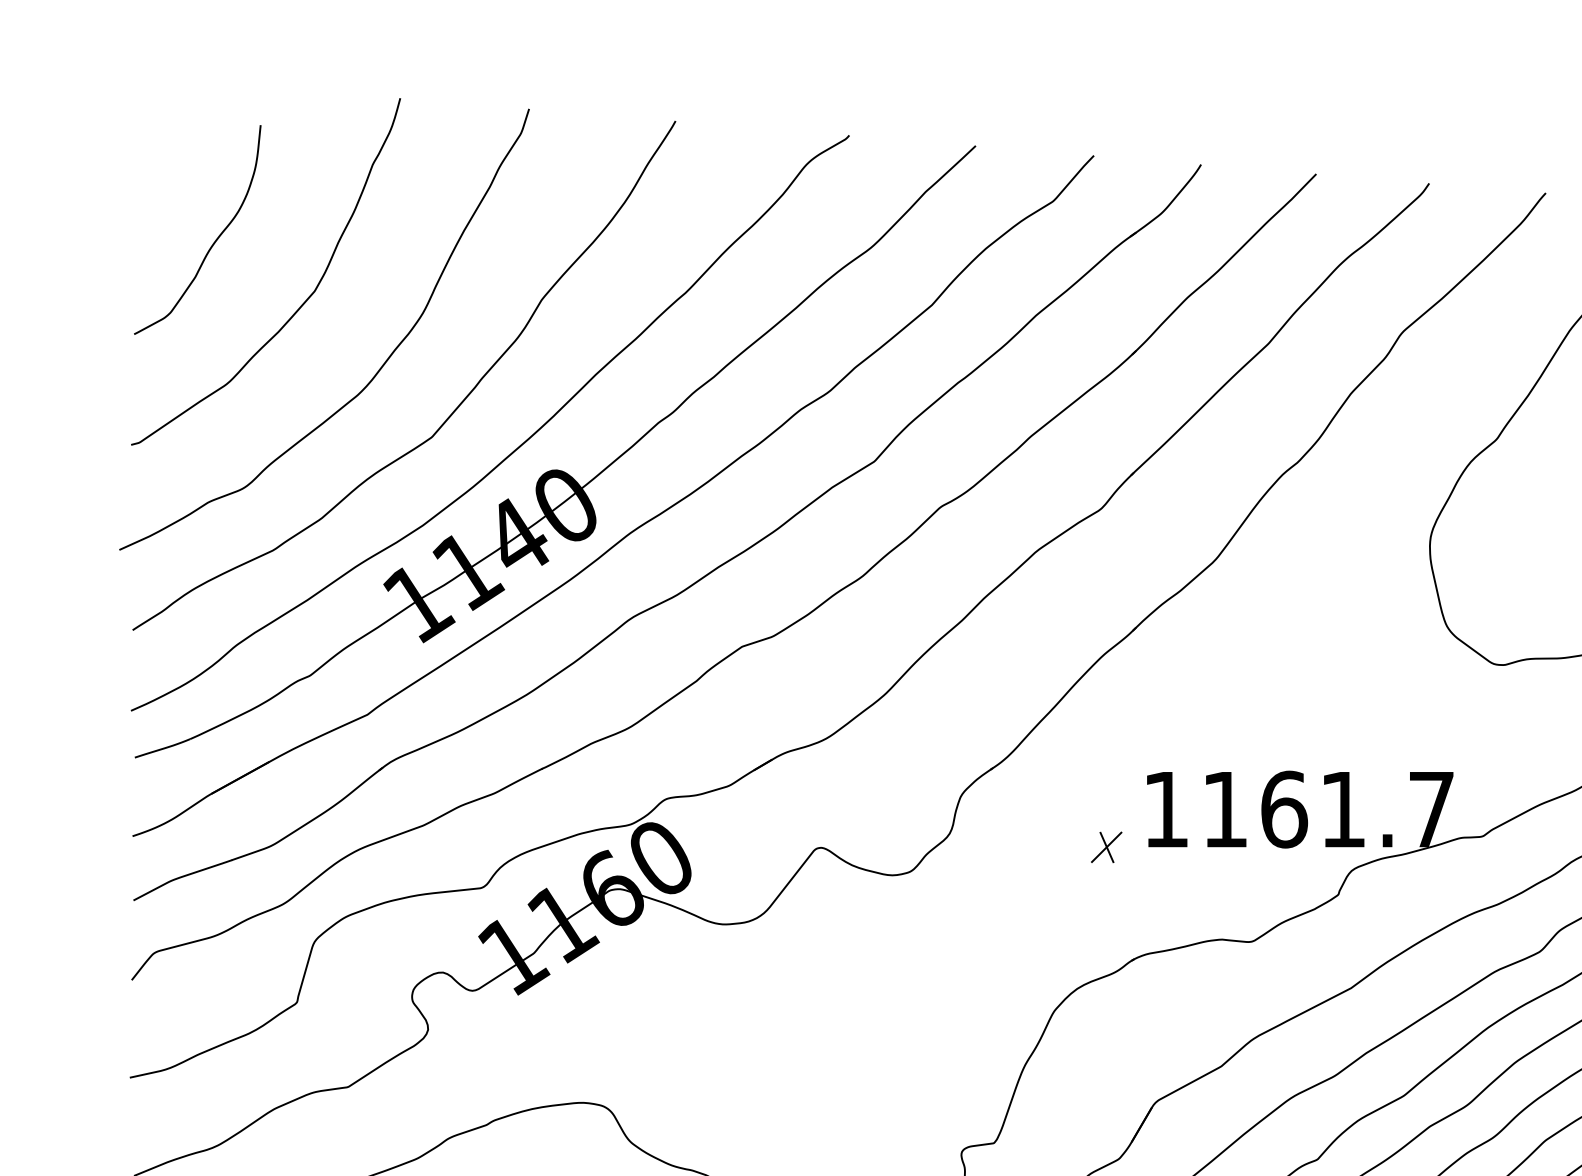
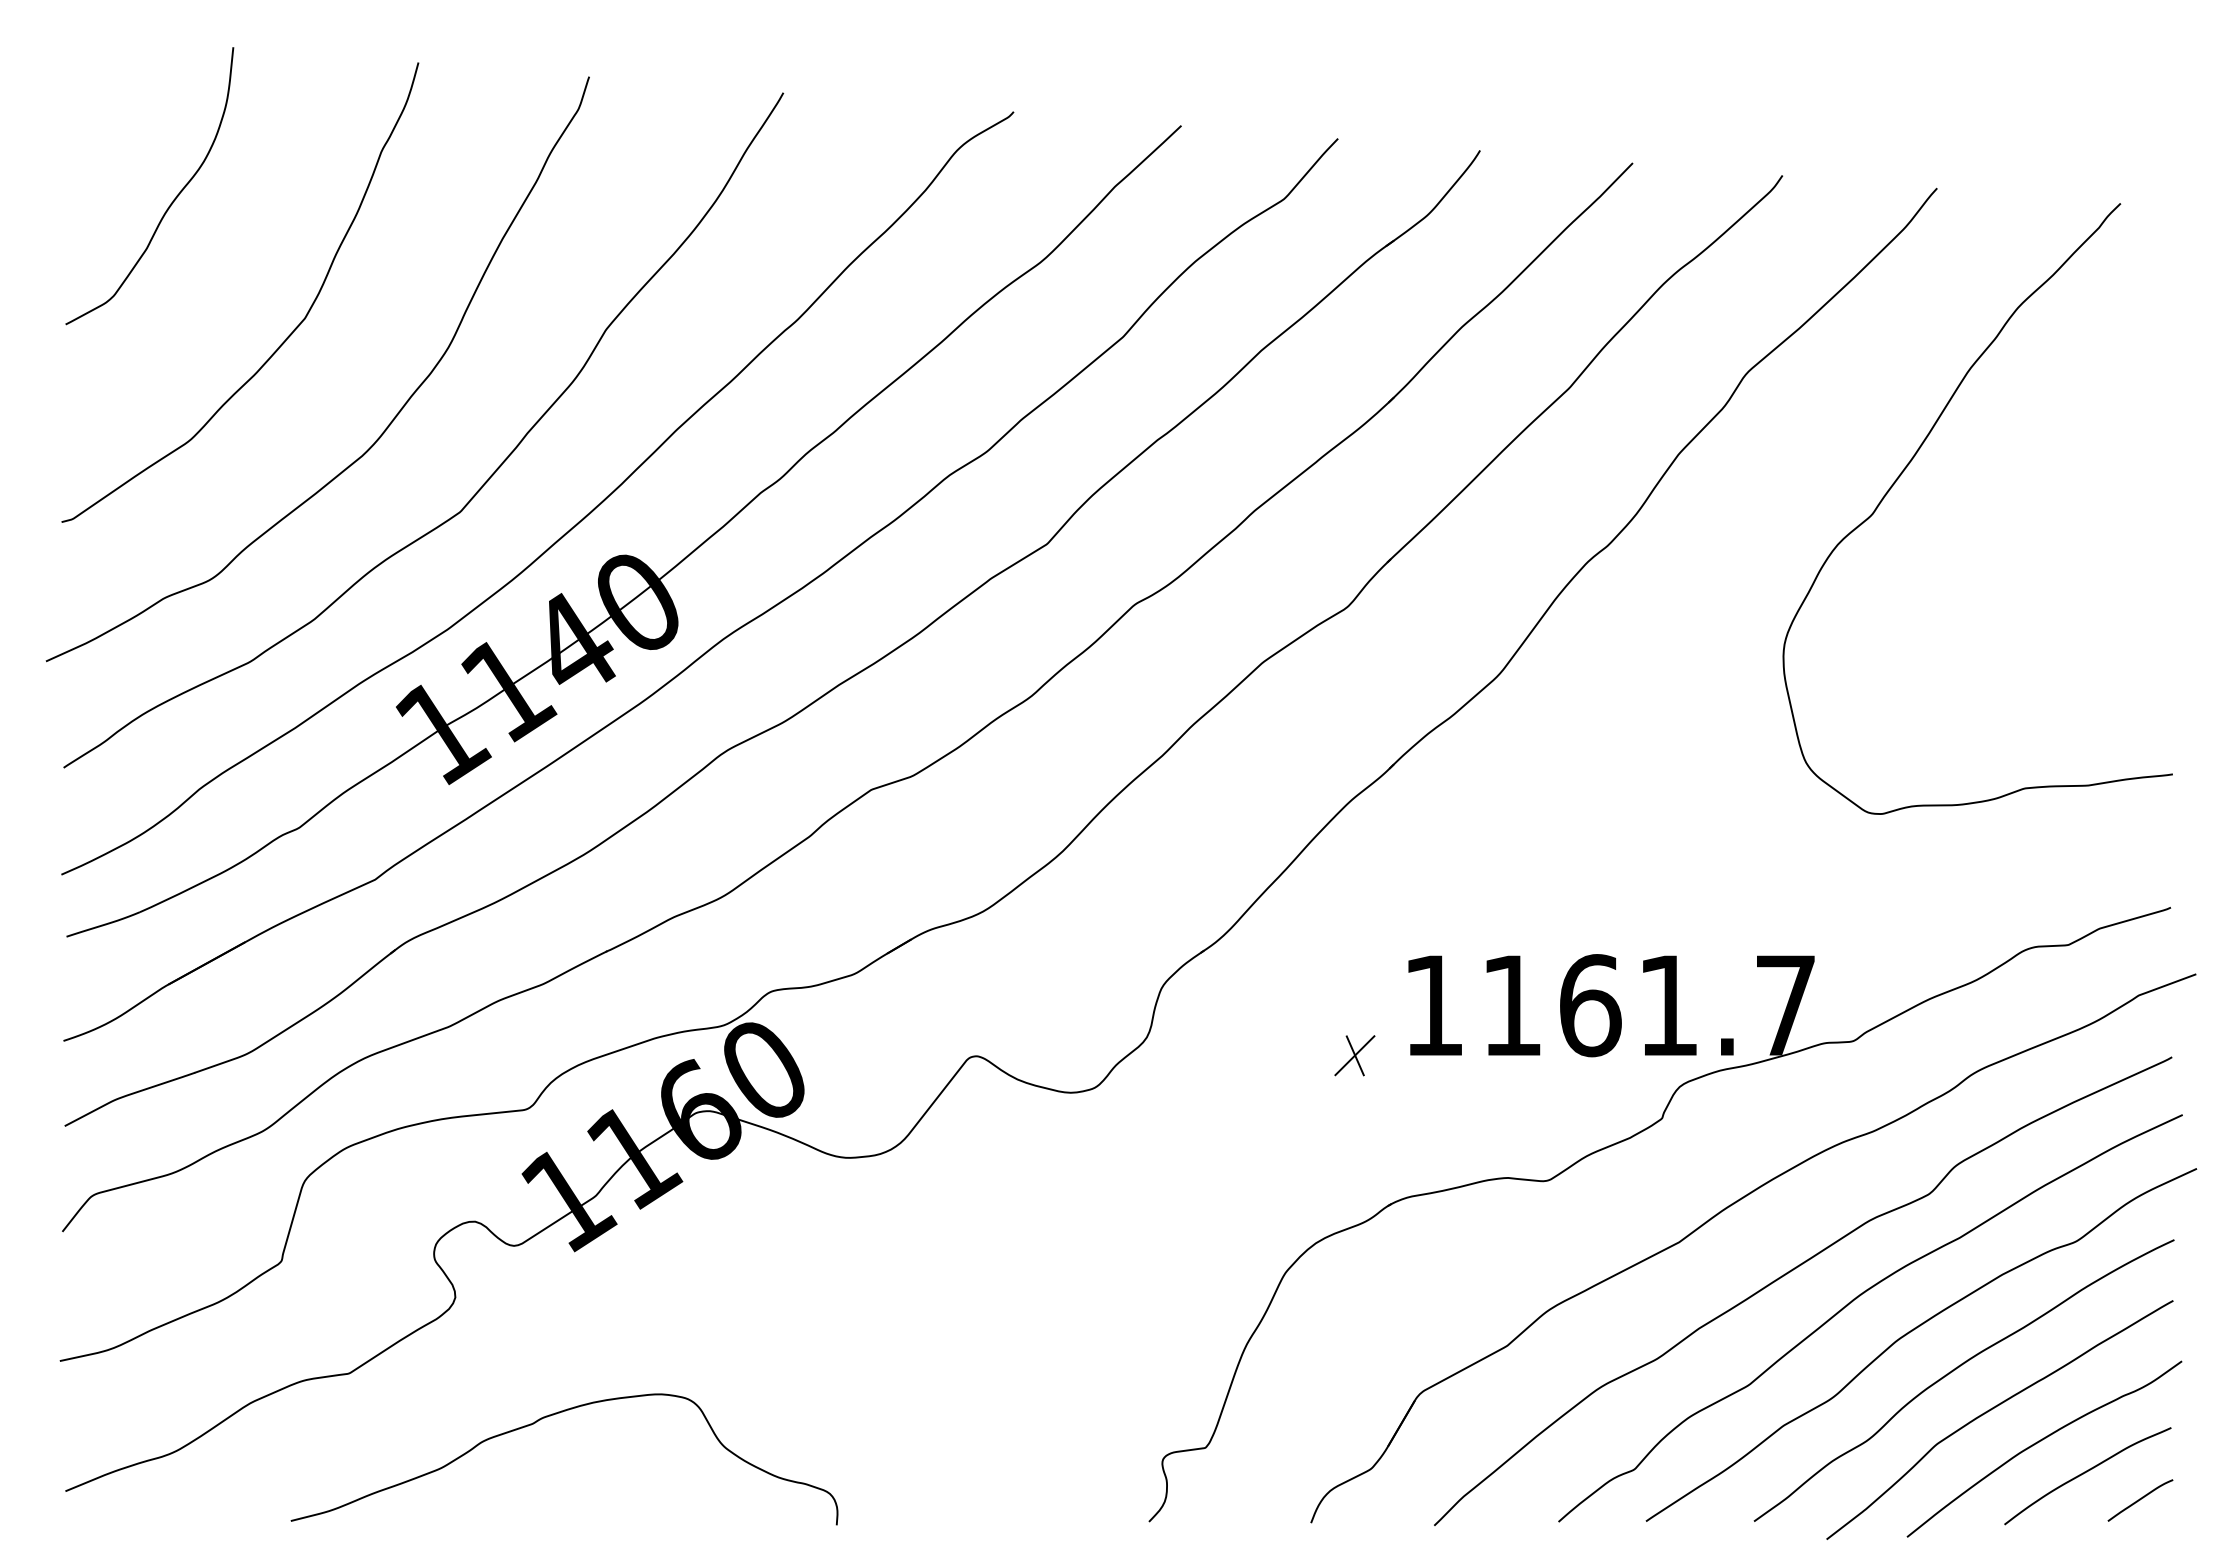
curve: (213, 243) -> (170, 203), moved

